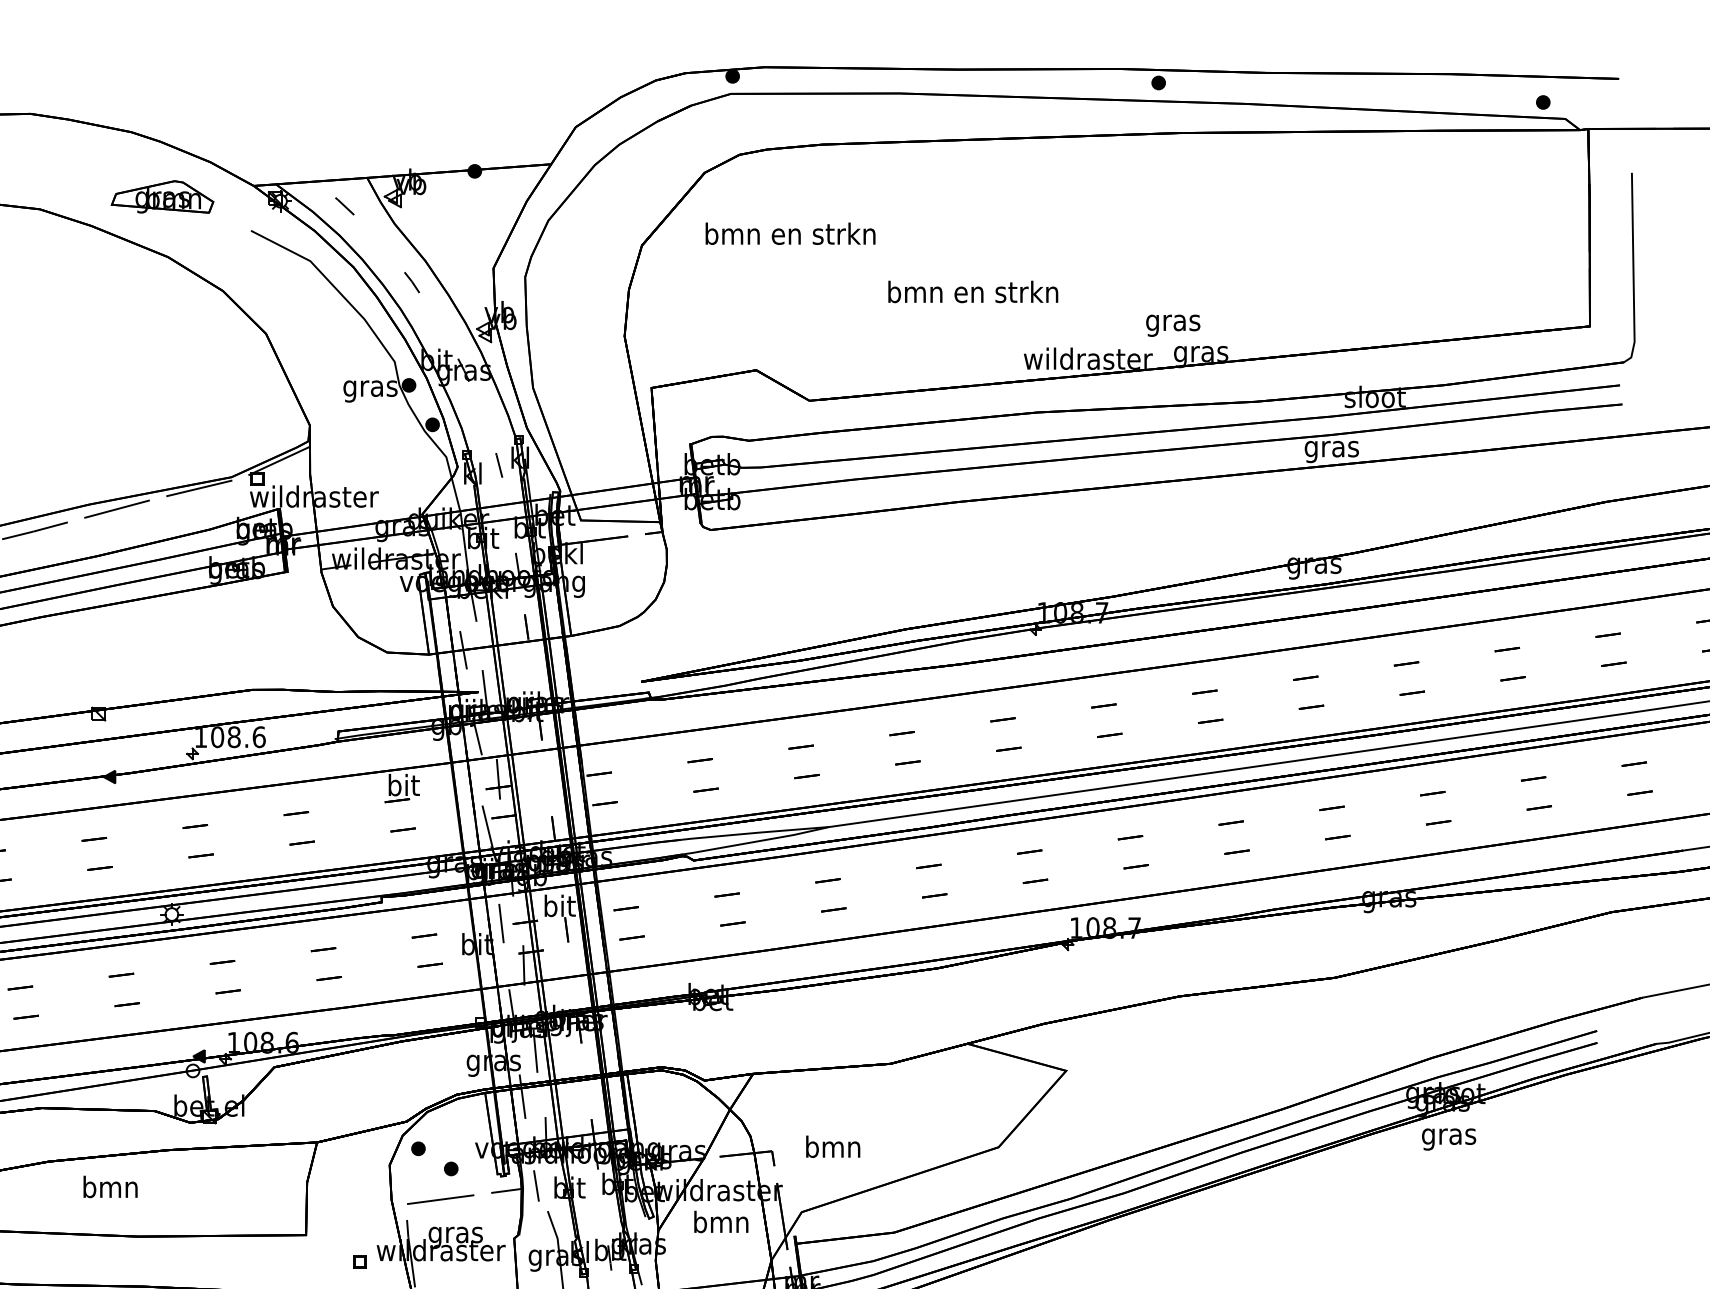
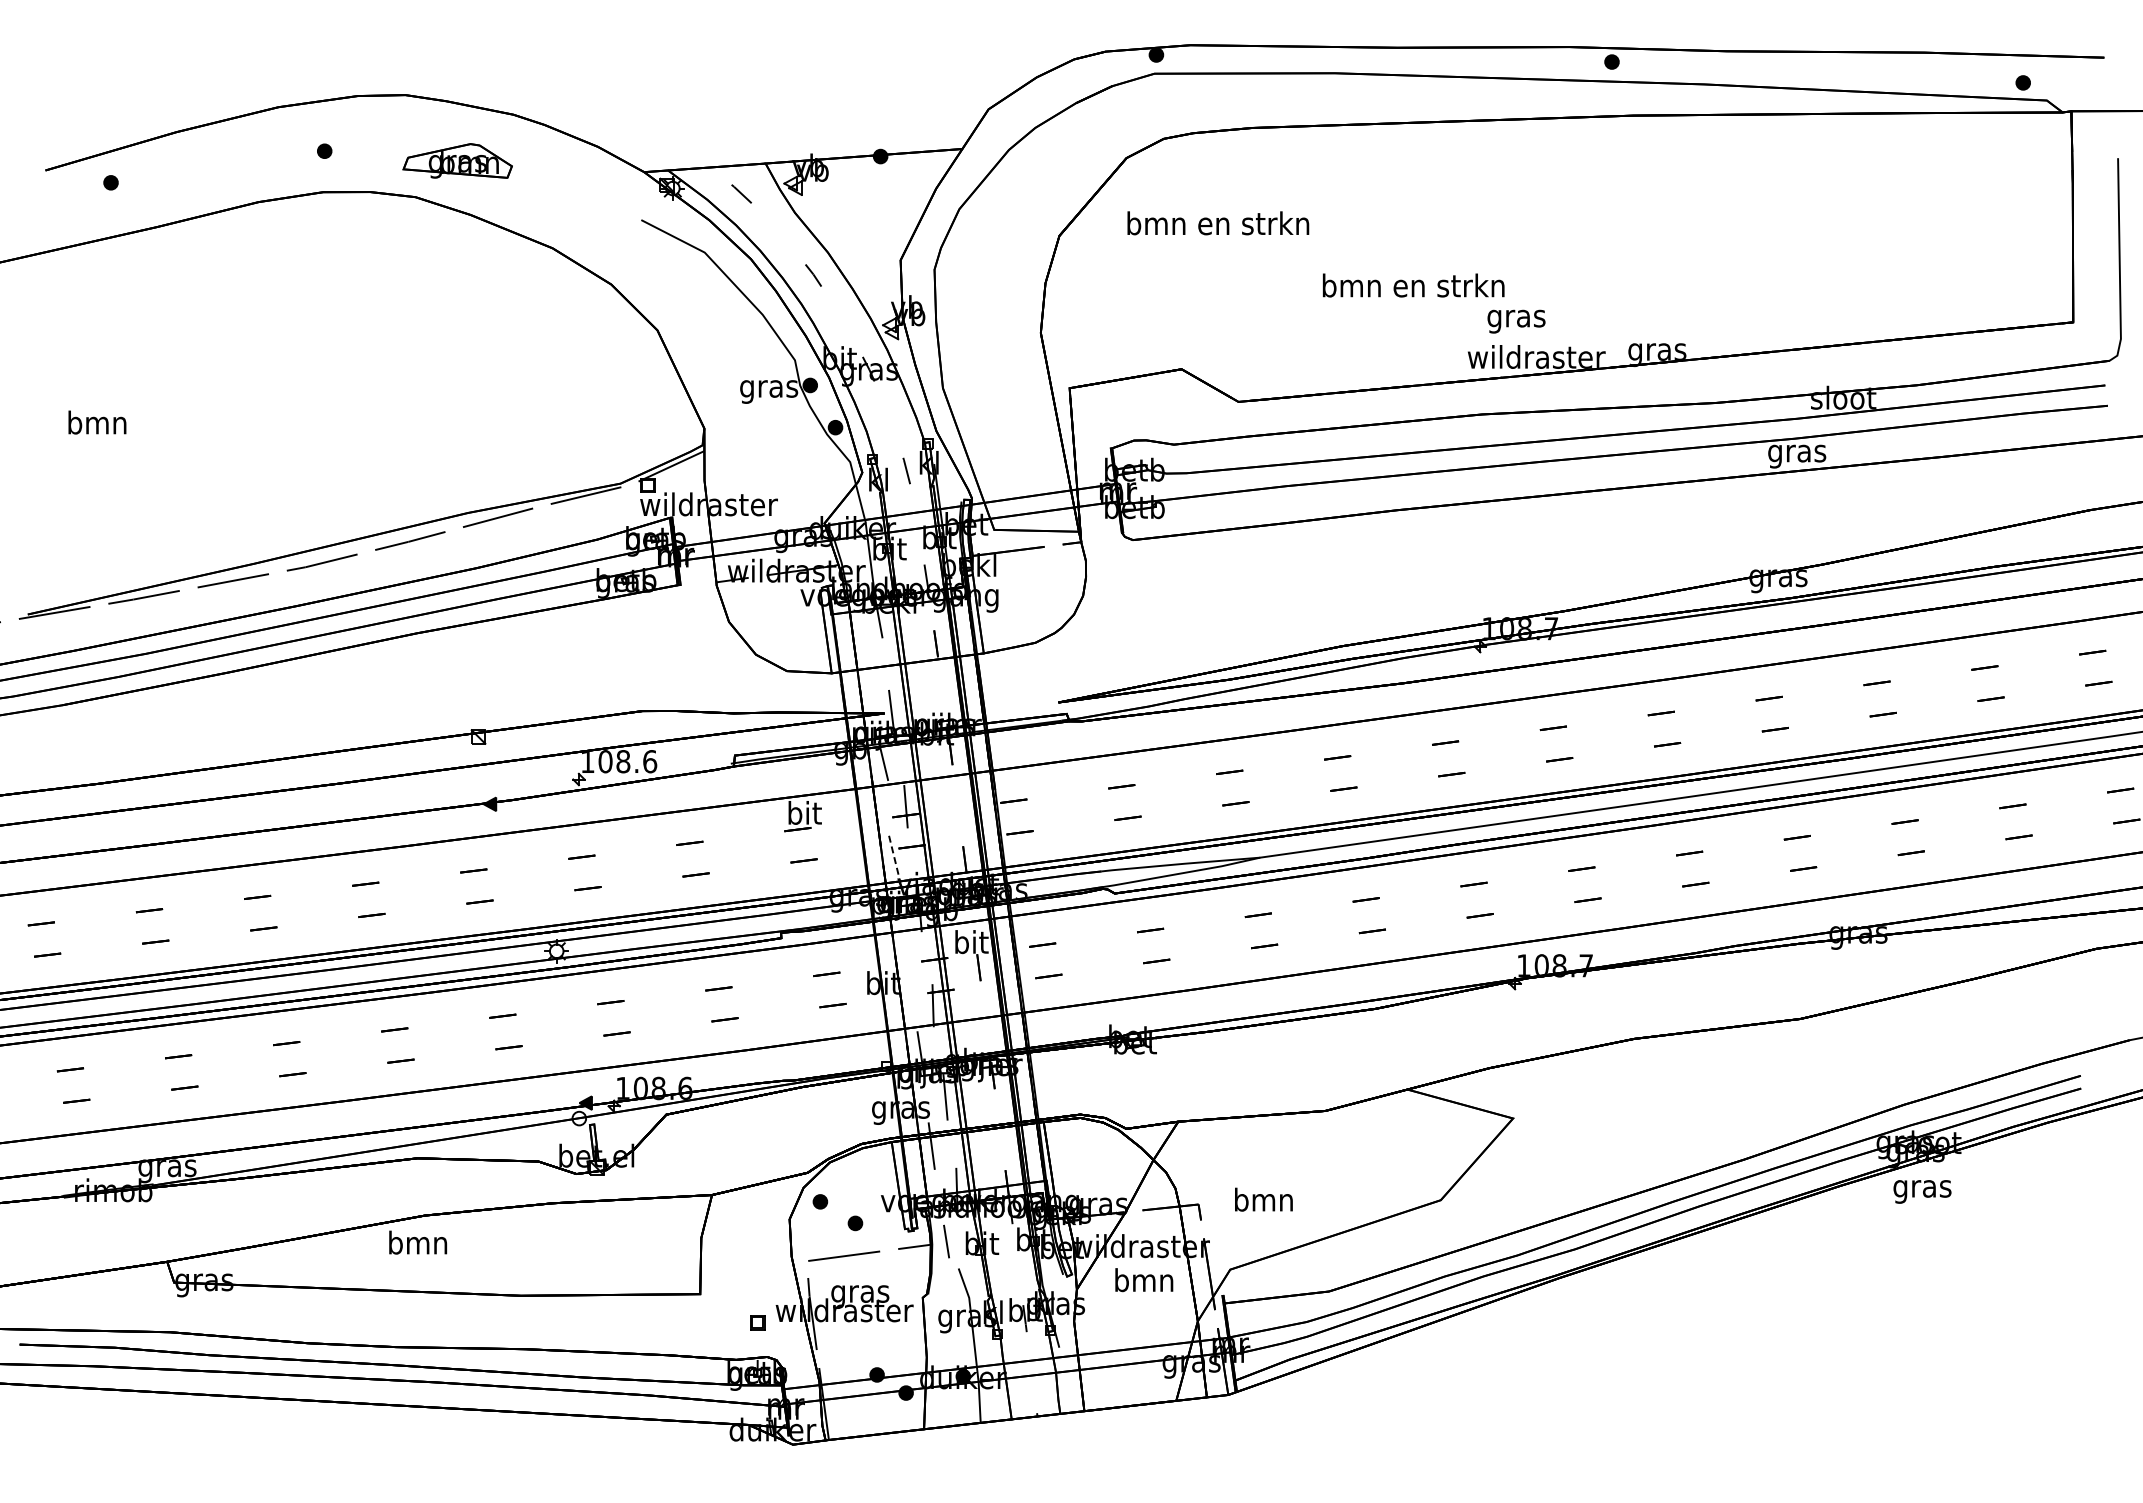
part: (162, 196) -> (457, 160), moved
text: (1173, 325) -> (1516, 321), moved
line: (463, 650) -> (868, 668), removed
line: (487, 827) -> (894, 858), solid -> dashed
line: (500, 923) -> (908, 960), removed
text: (110, 1186) -> (418, 1242), moved

